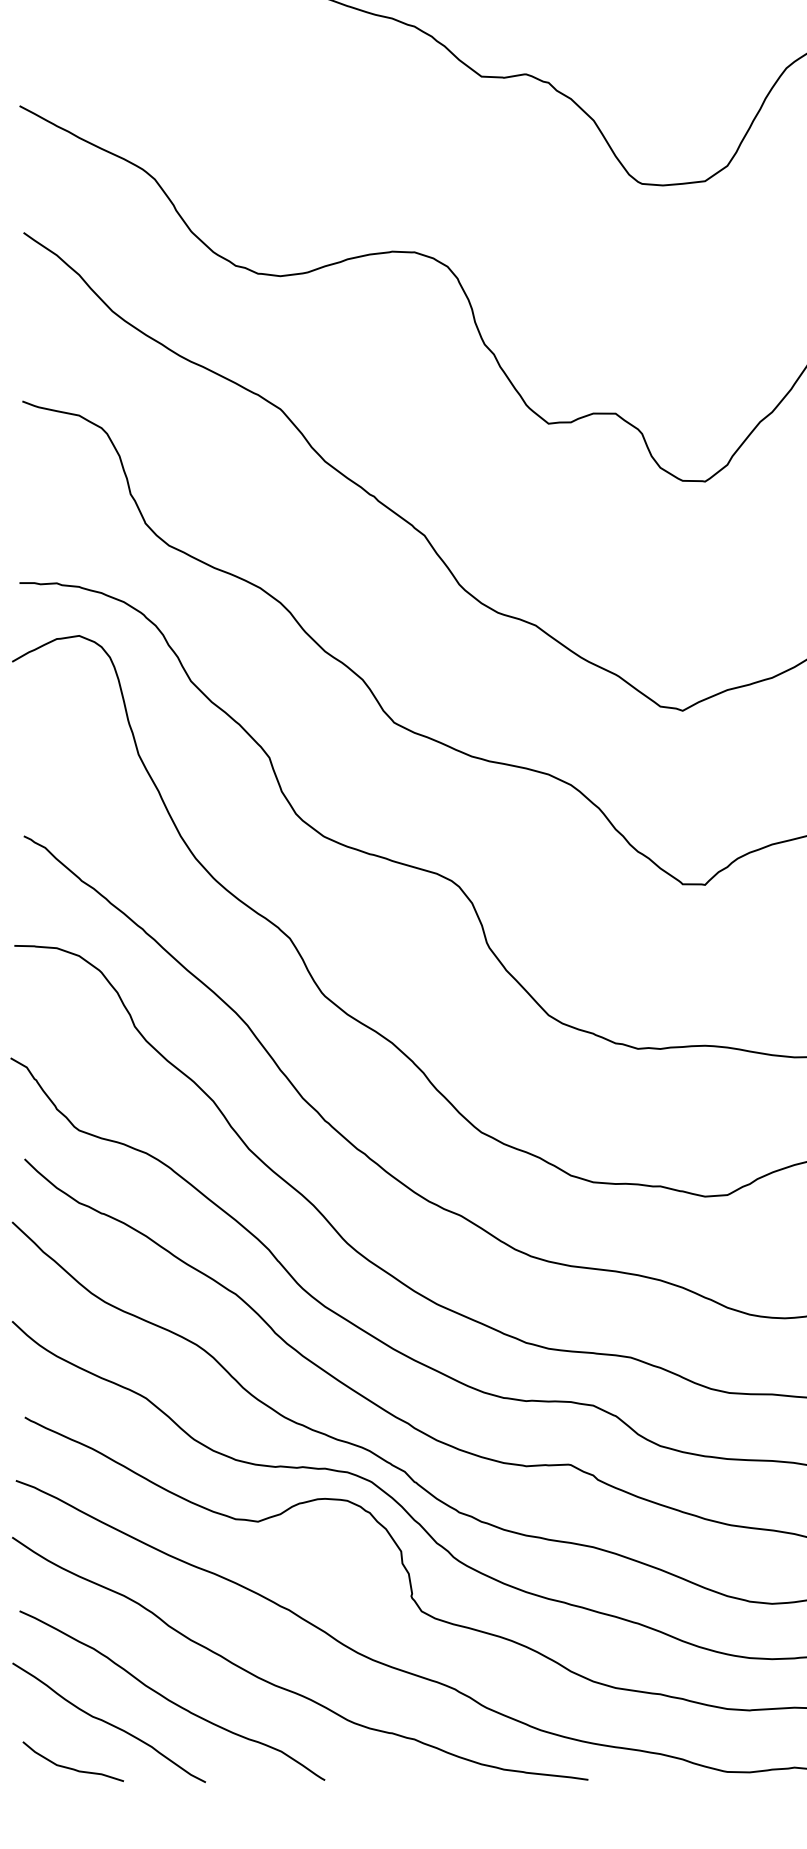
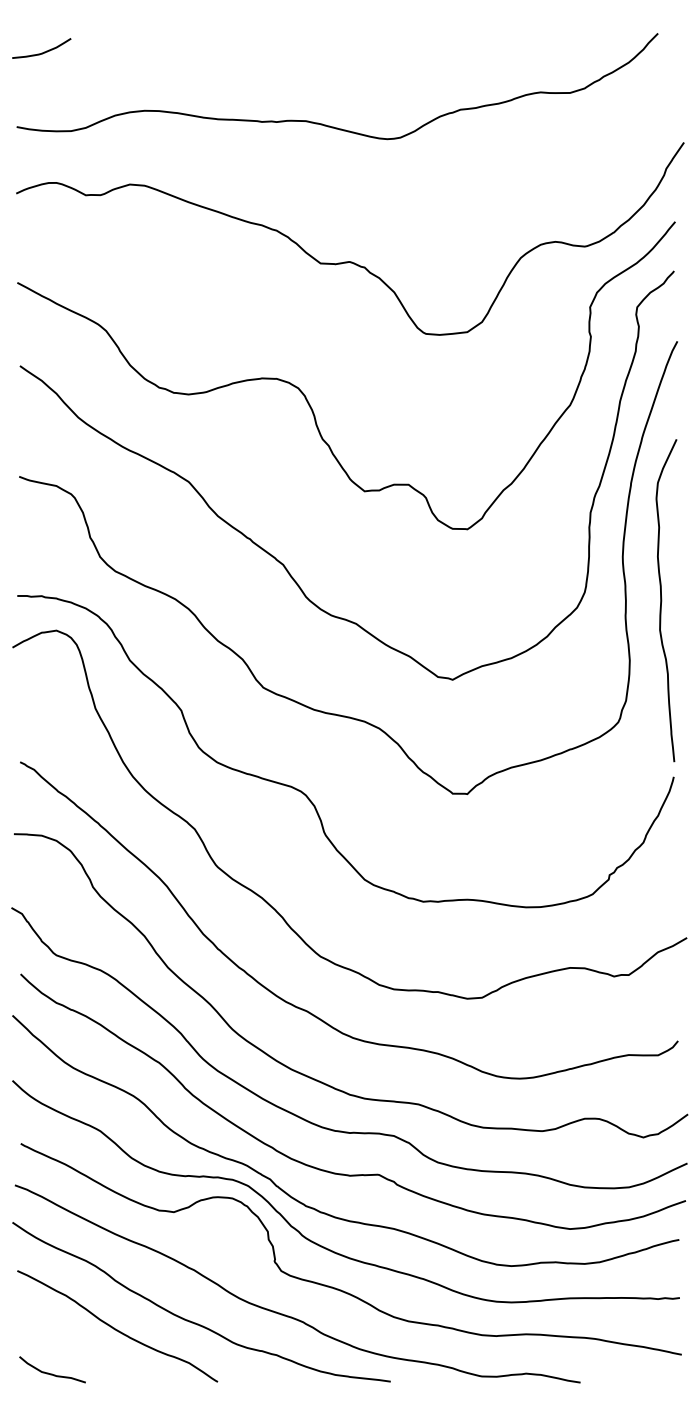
curve: (108, 1721) -> (75, 1343), removed

